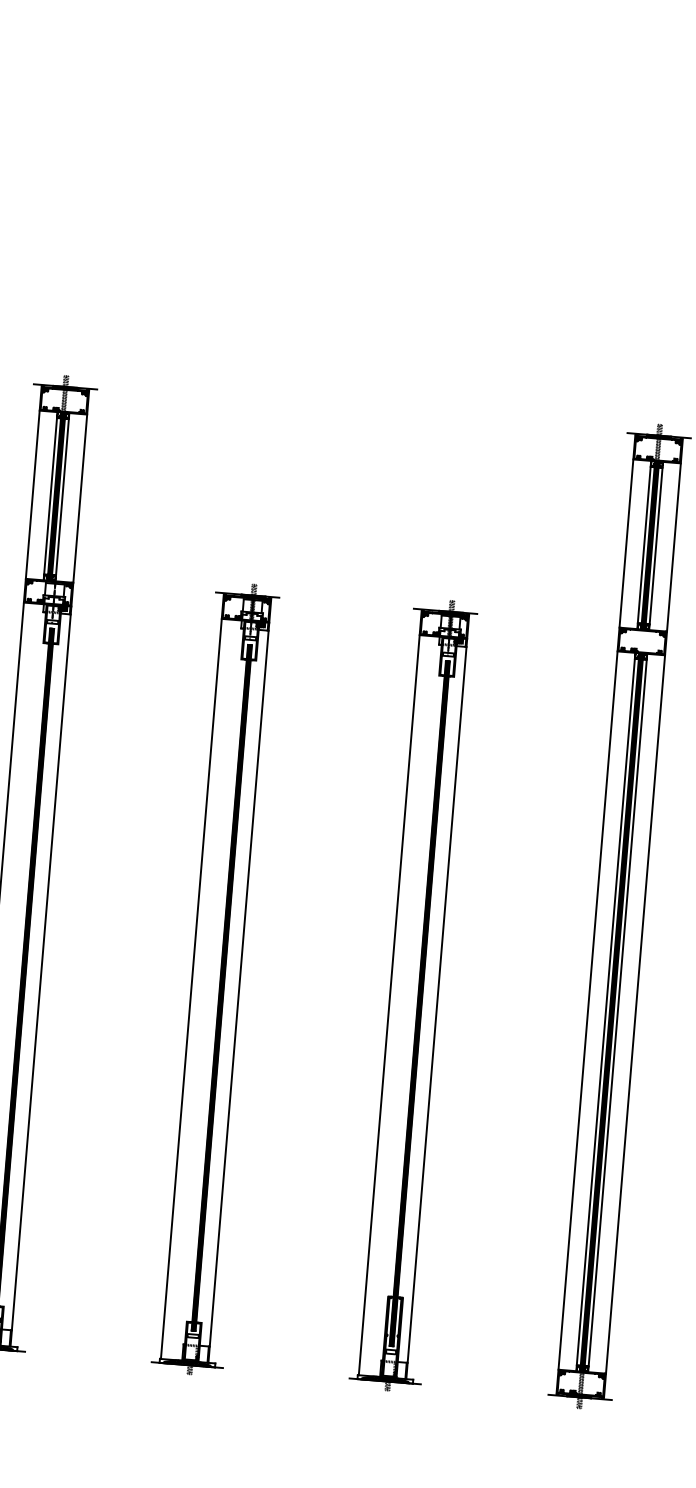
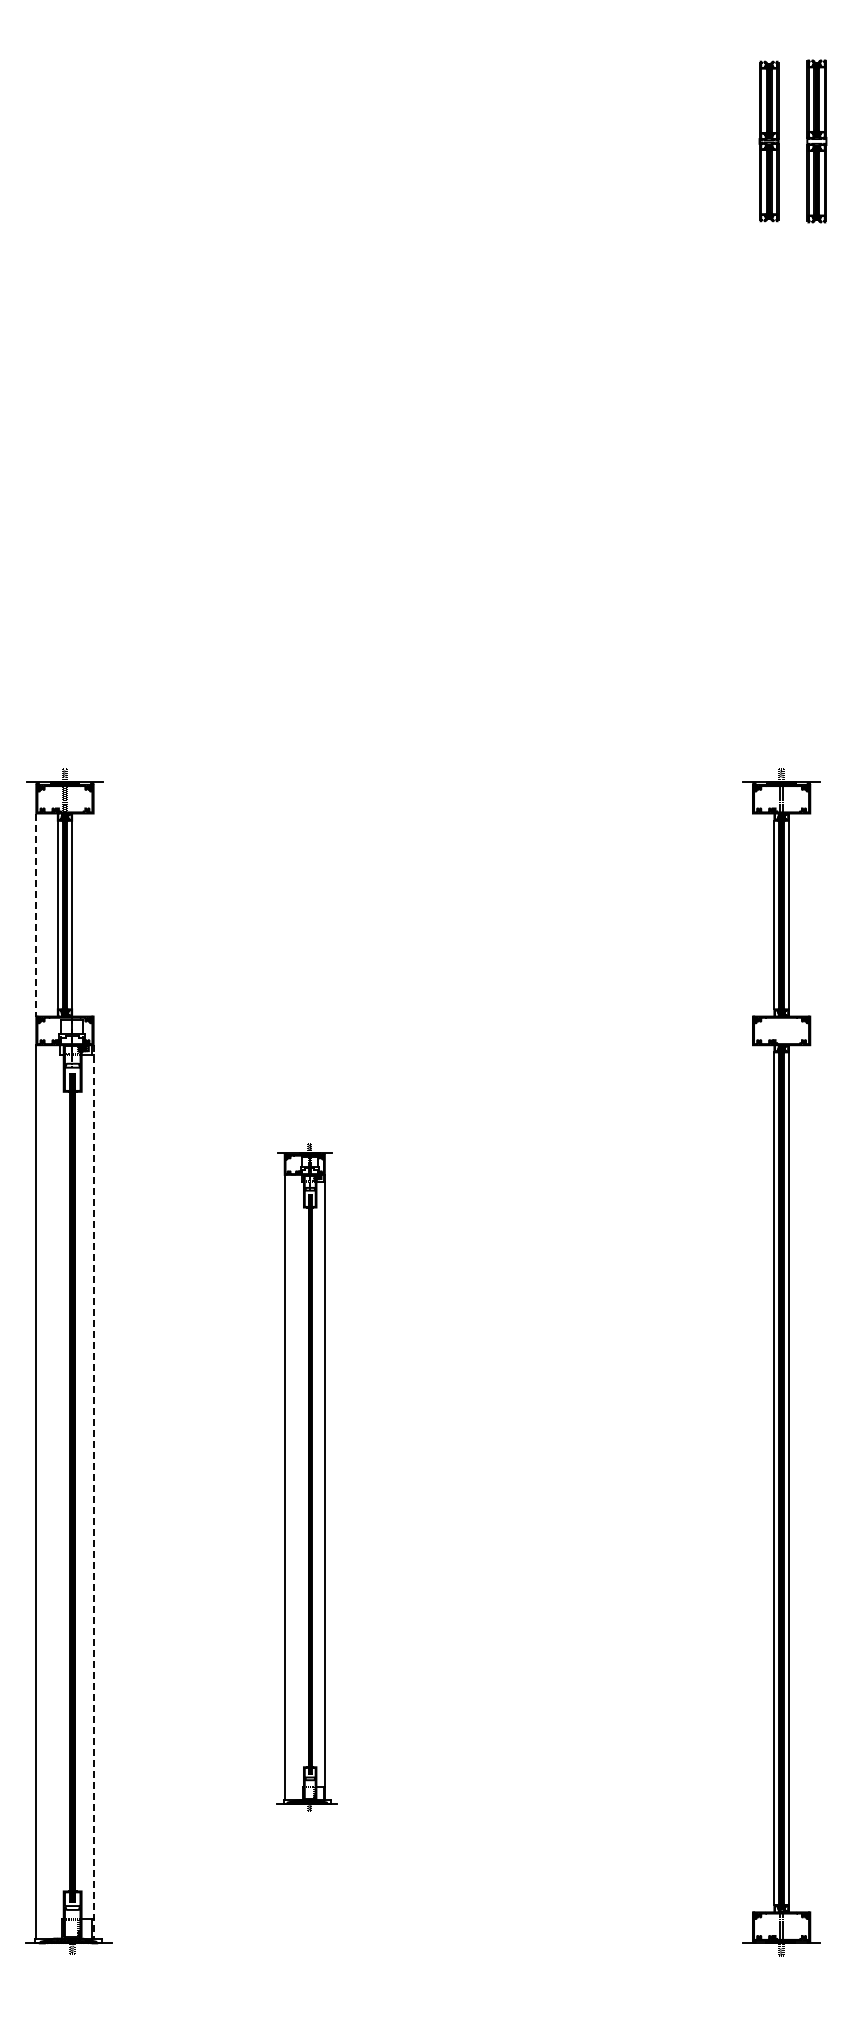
line: (32, 495) -> (36, 915), solid -> dashed
line: (80, 498) -> (93, 914), removed
line: (626, 543) -> (752, 914), removed
line: (674, 547) -> (810, 914), removed
line: (40, 976) -> (93, 1491), solid -> dashed
part: (218, 979) -> (306, 1477), size x0.7
part: (416, 995) -> (545, 1477), removed
line: (587, 1010) -> (752, 1478), removed
line: (635, 1014) -> (810, 1478), removed

